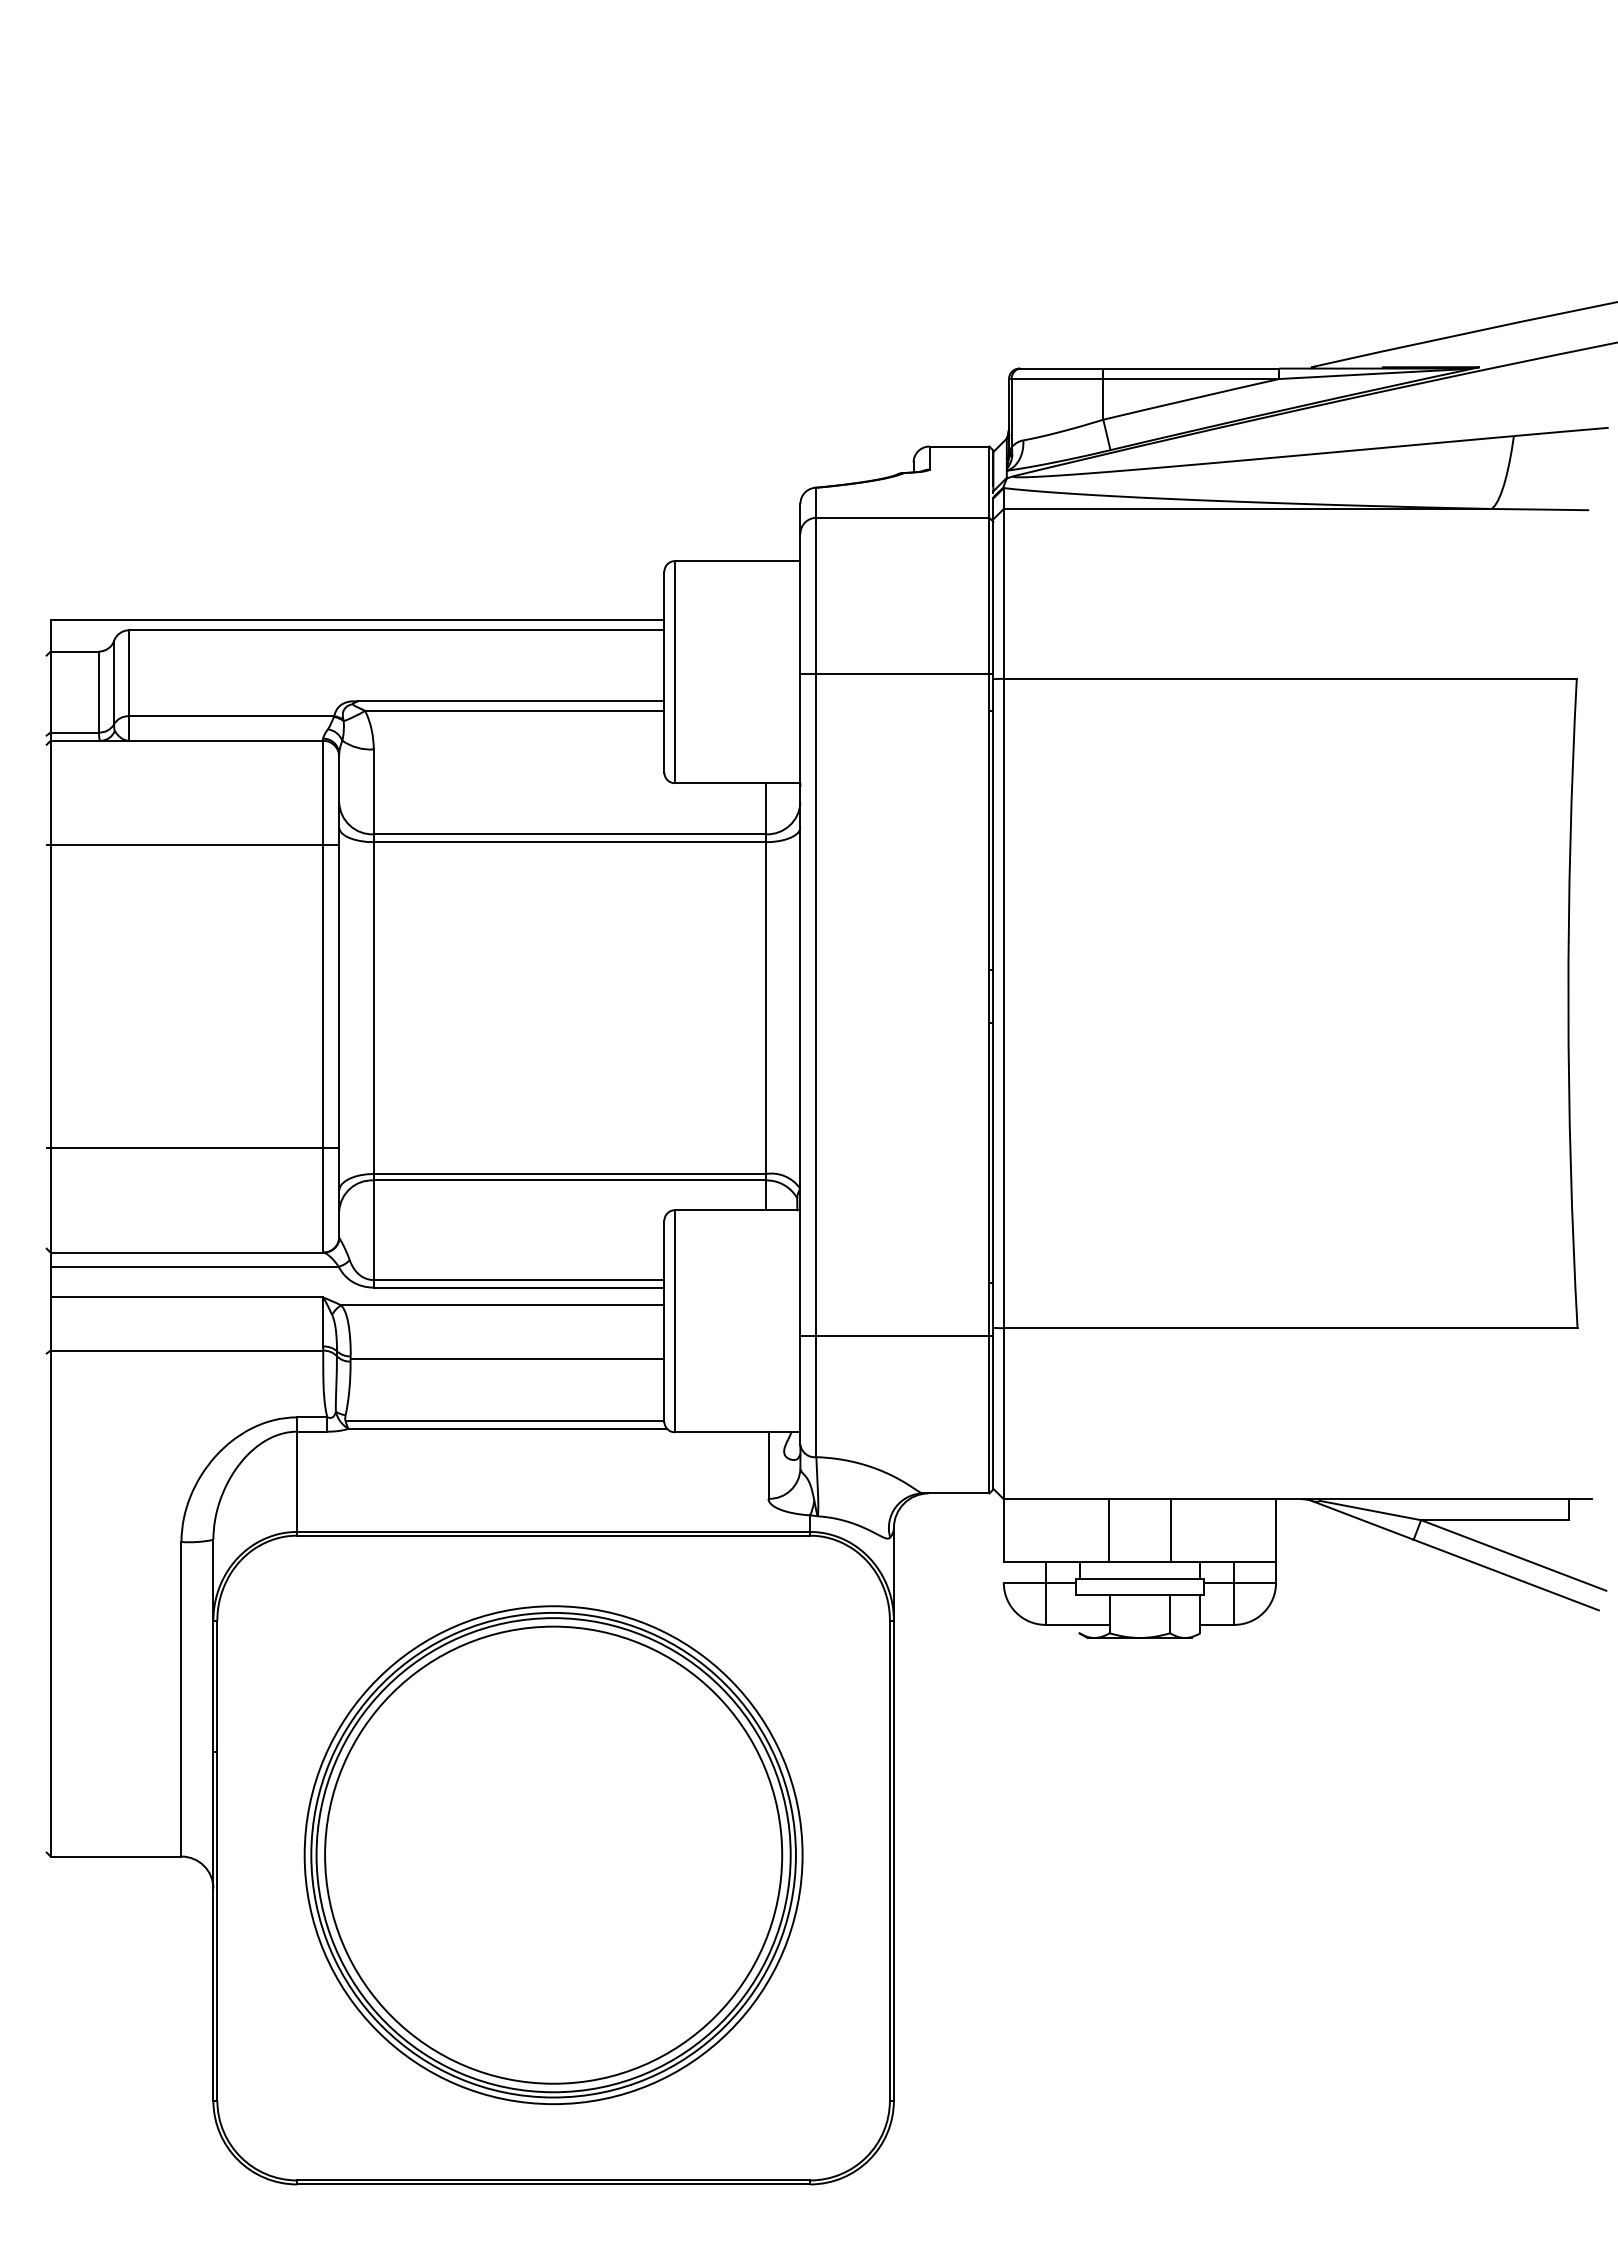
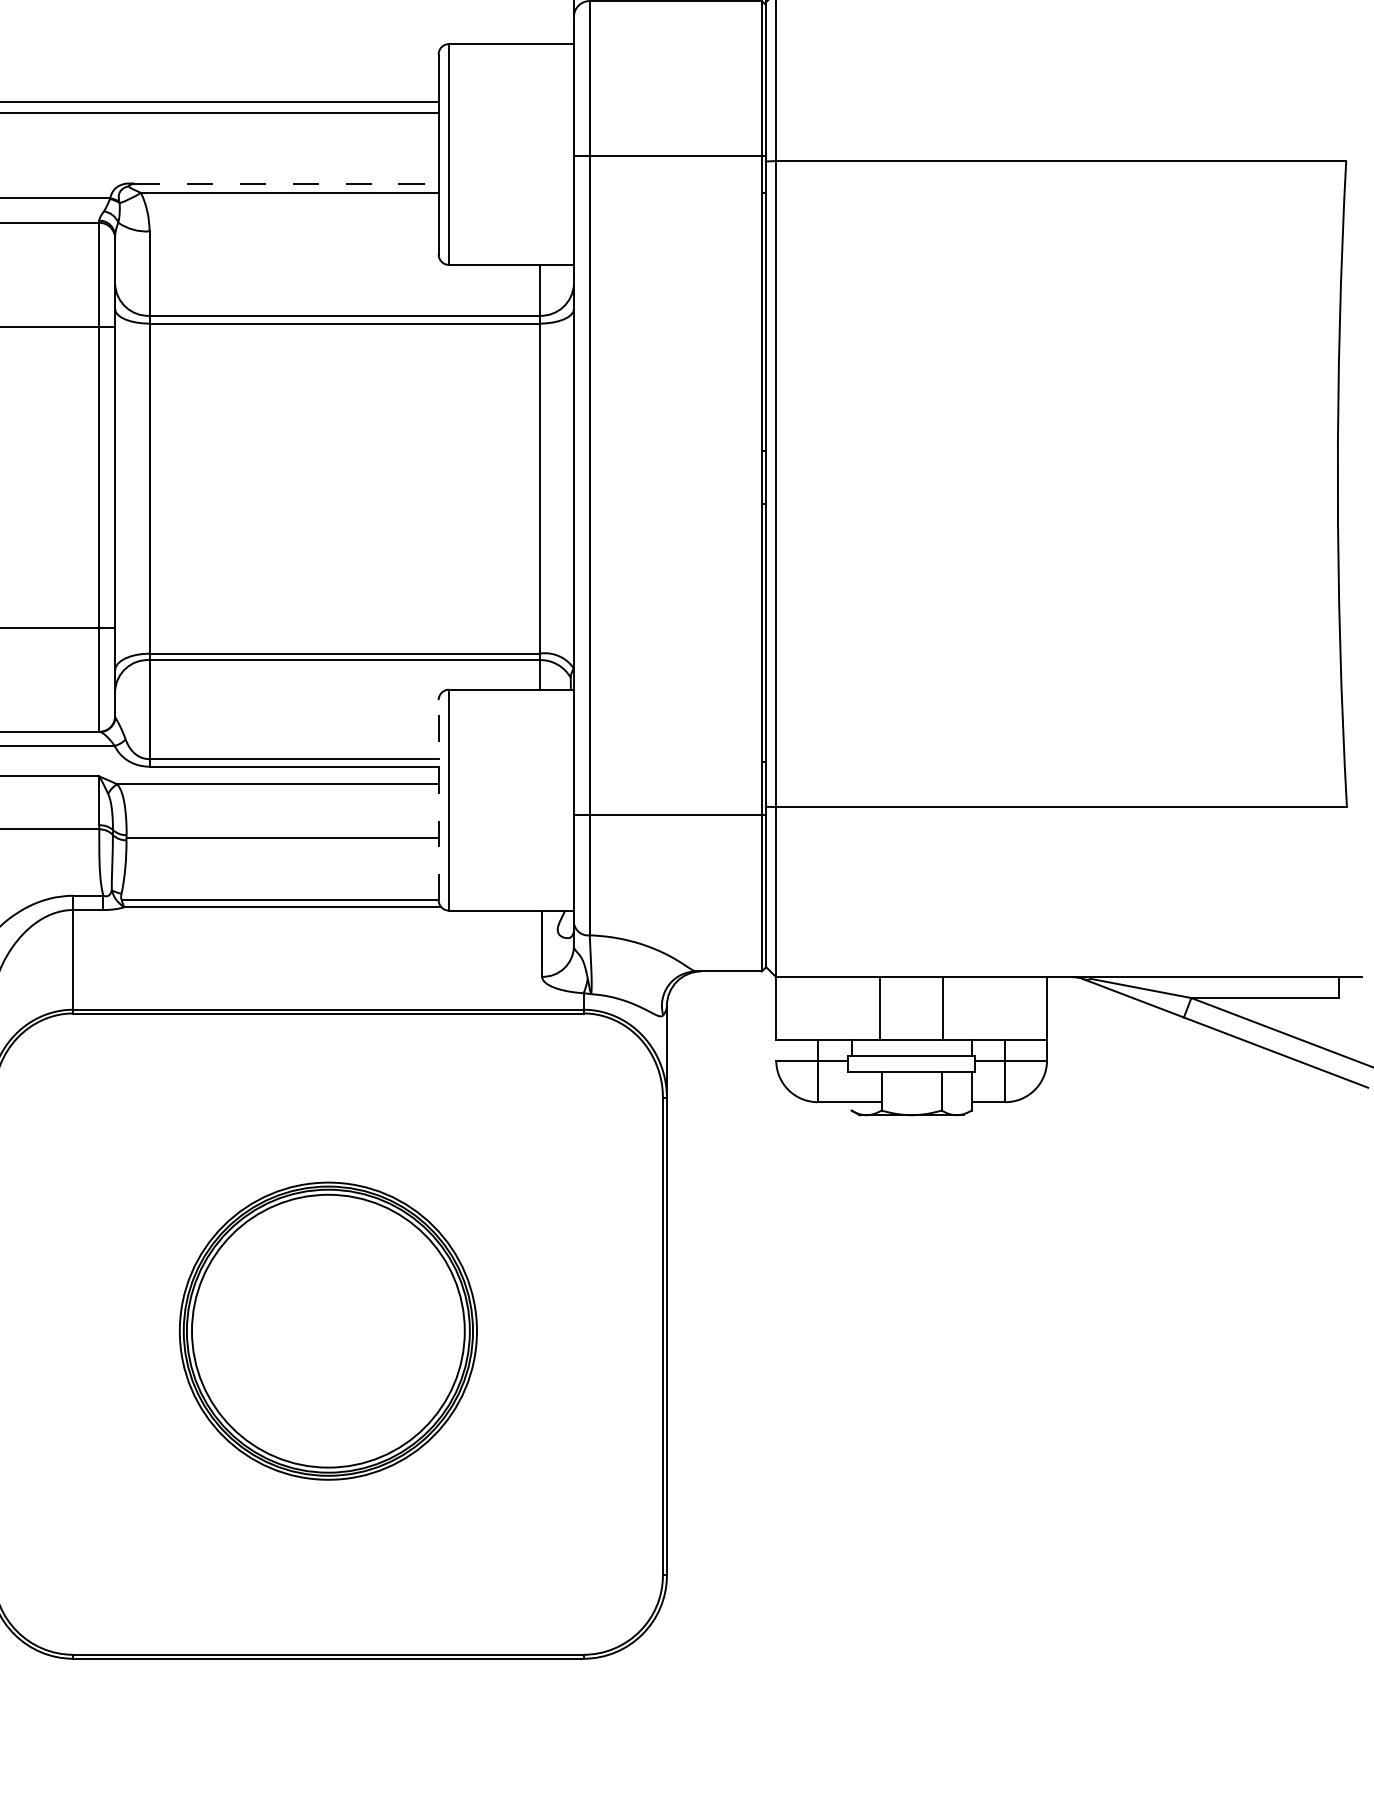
line: (511, 701) -> (286, 183), solid -> dashed
line: (664, 1321) -> (438, 800), solid -> dashed
part: (553, 1854) -> (328, 1330), size x0.6

